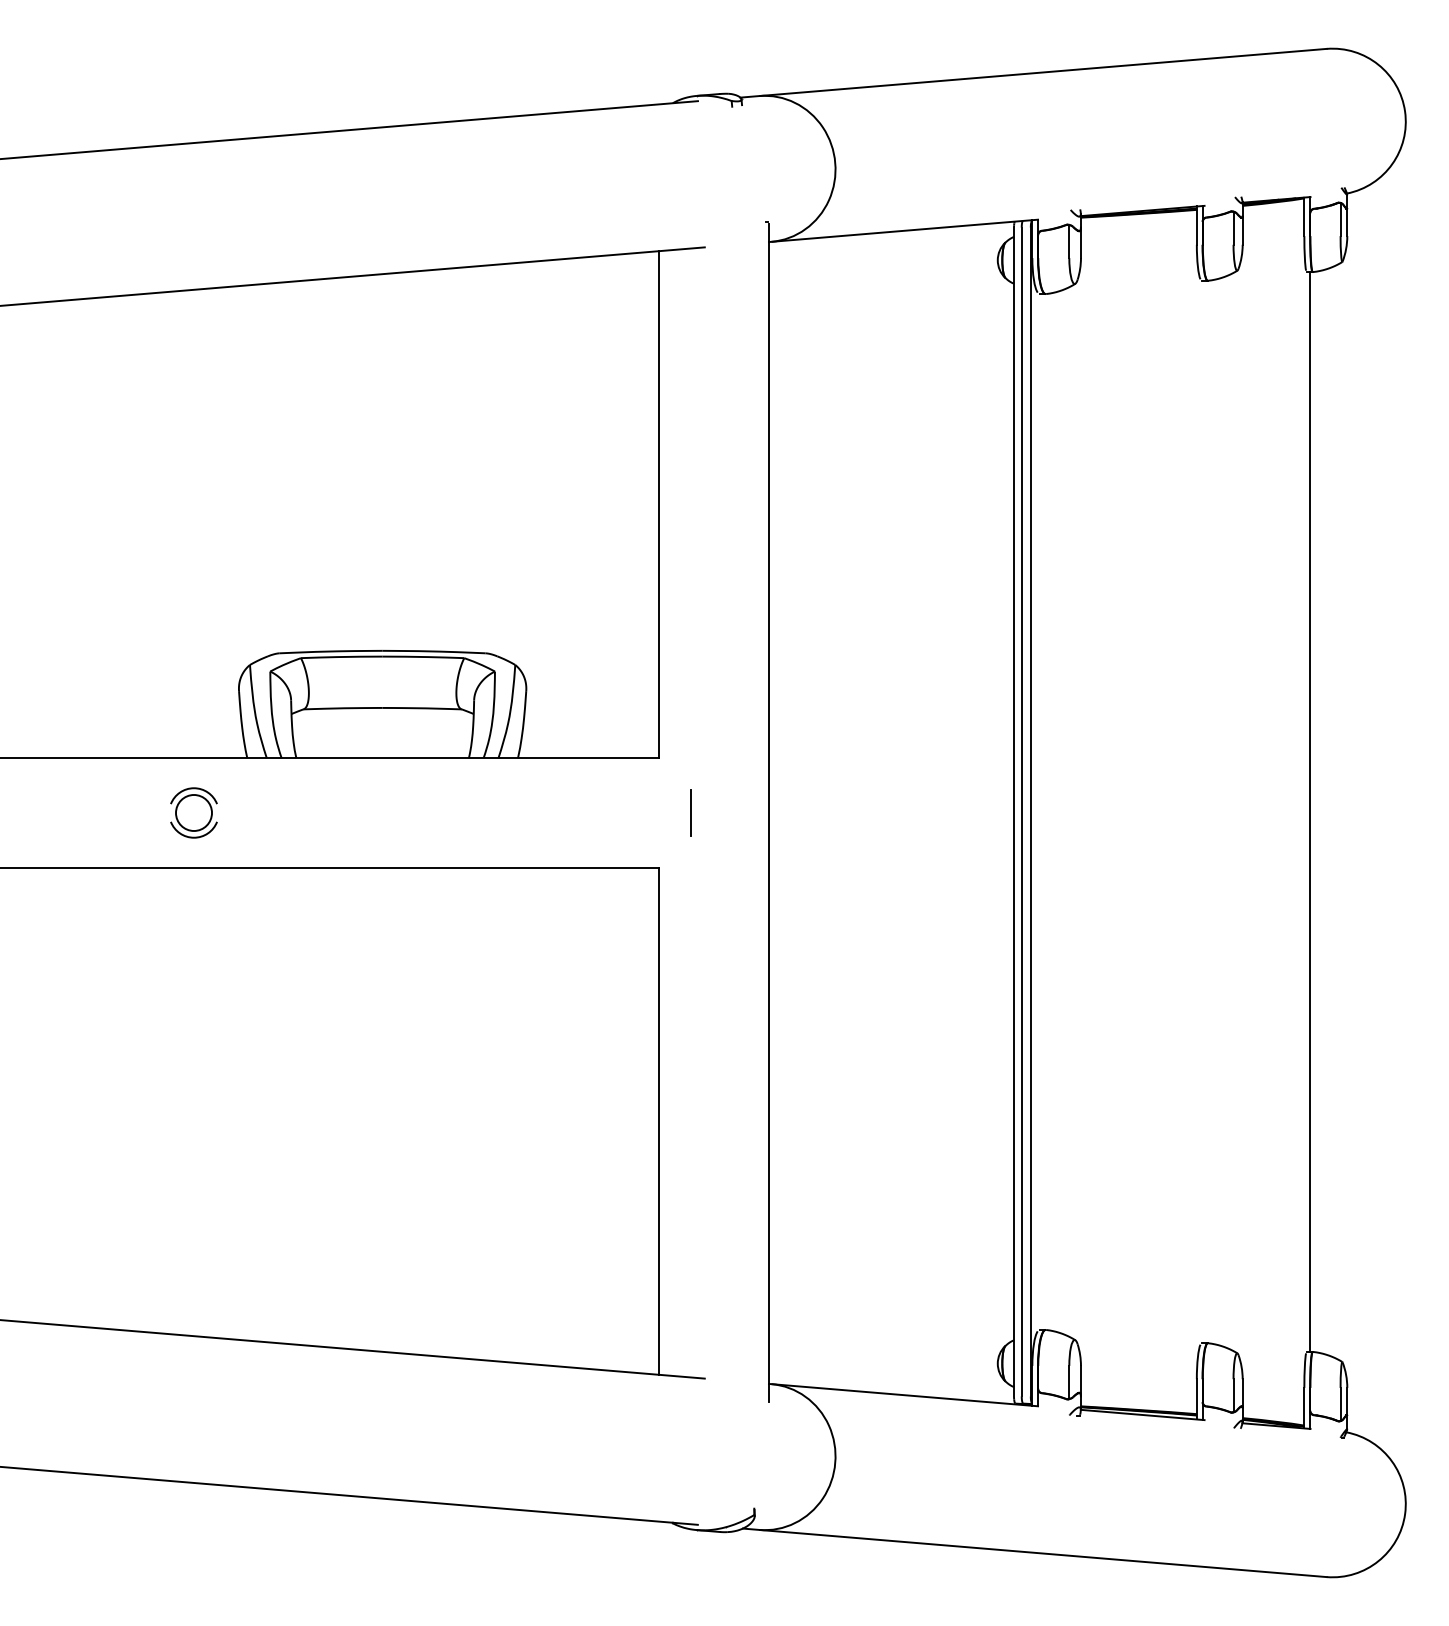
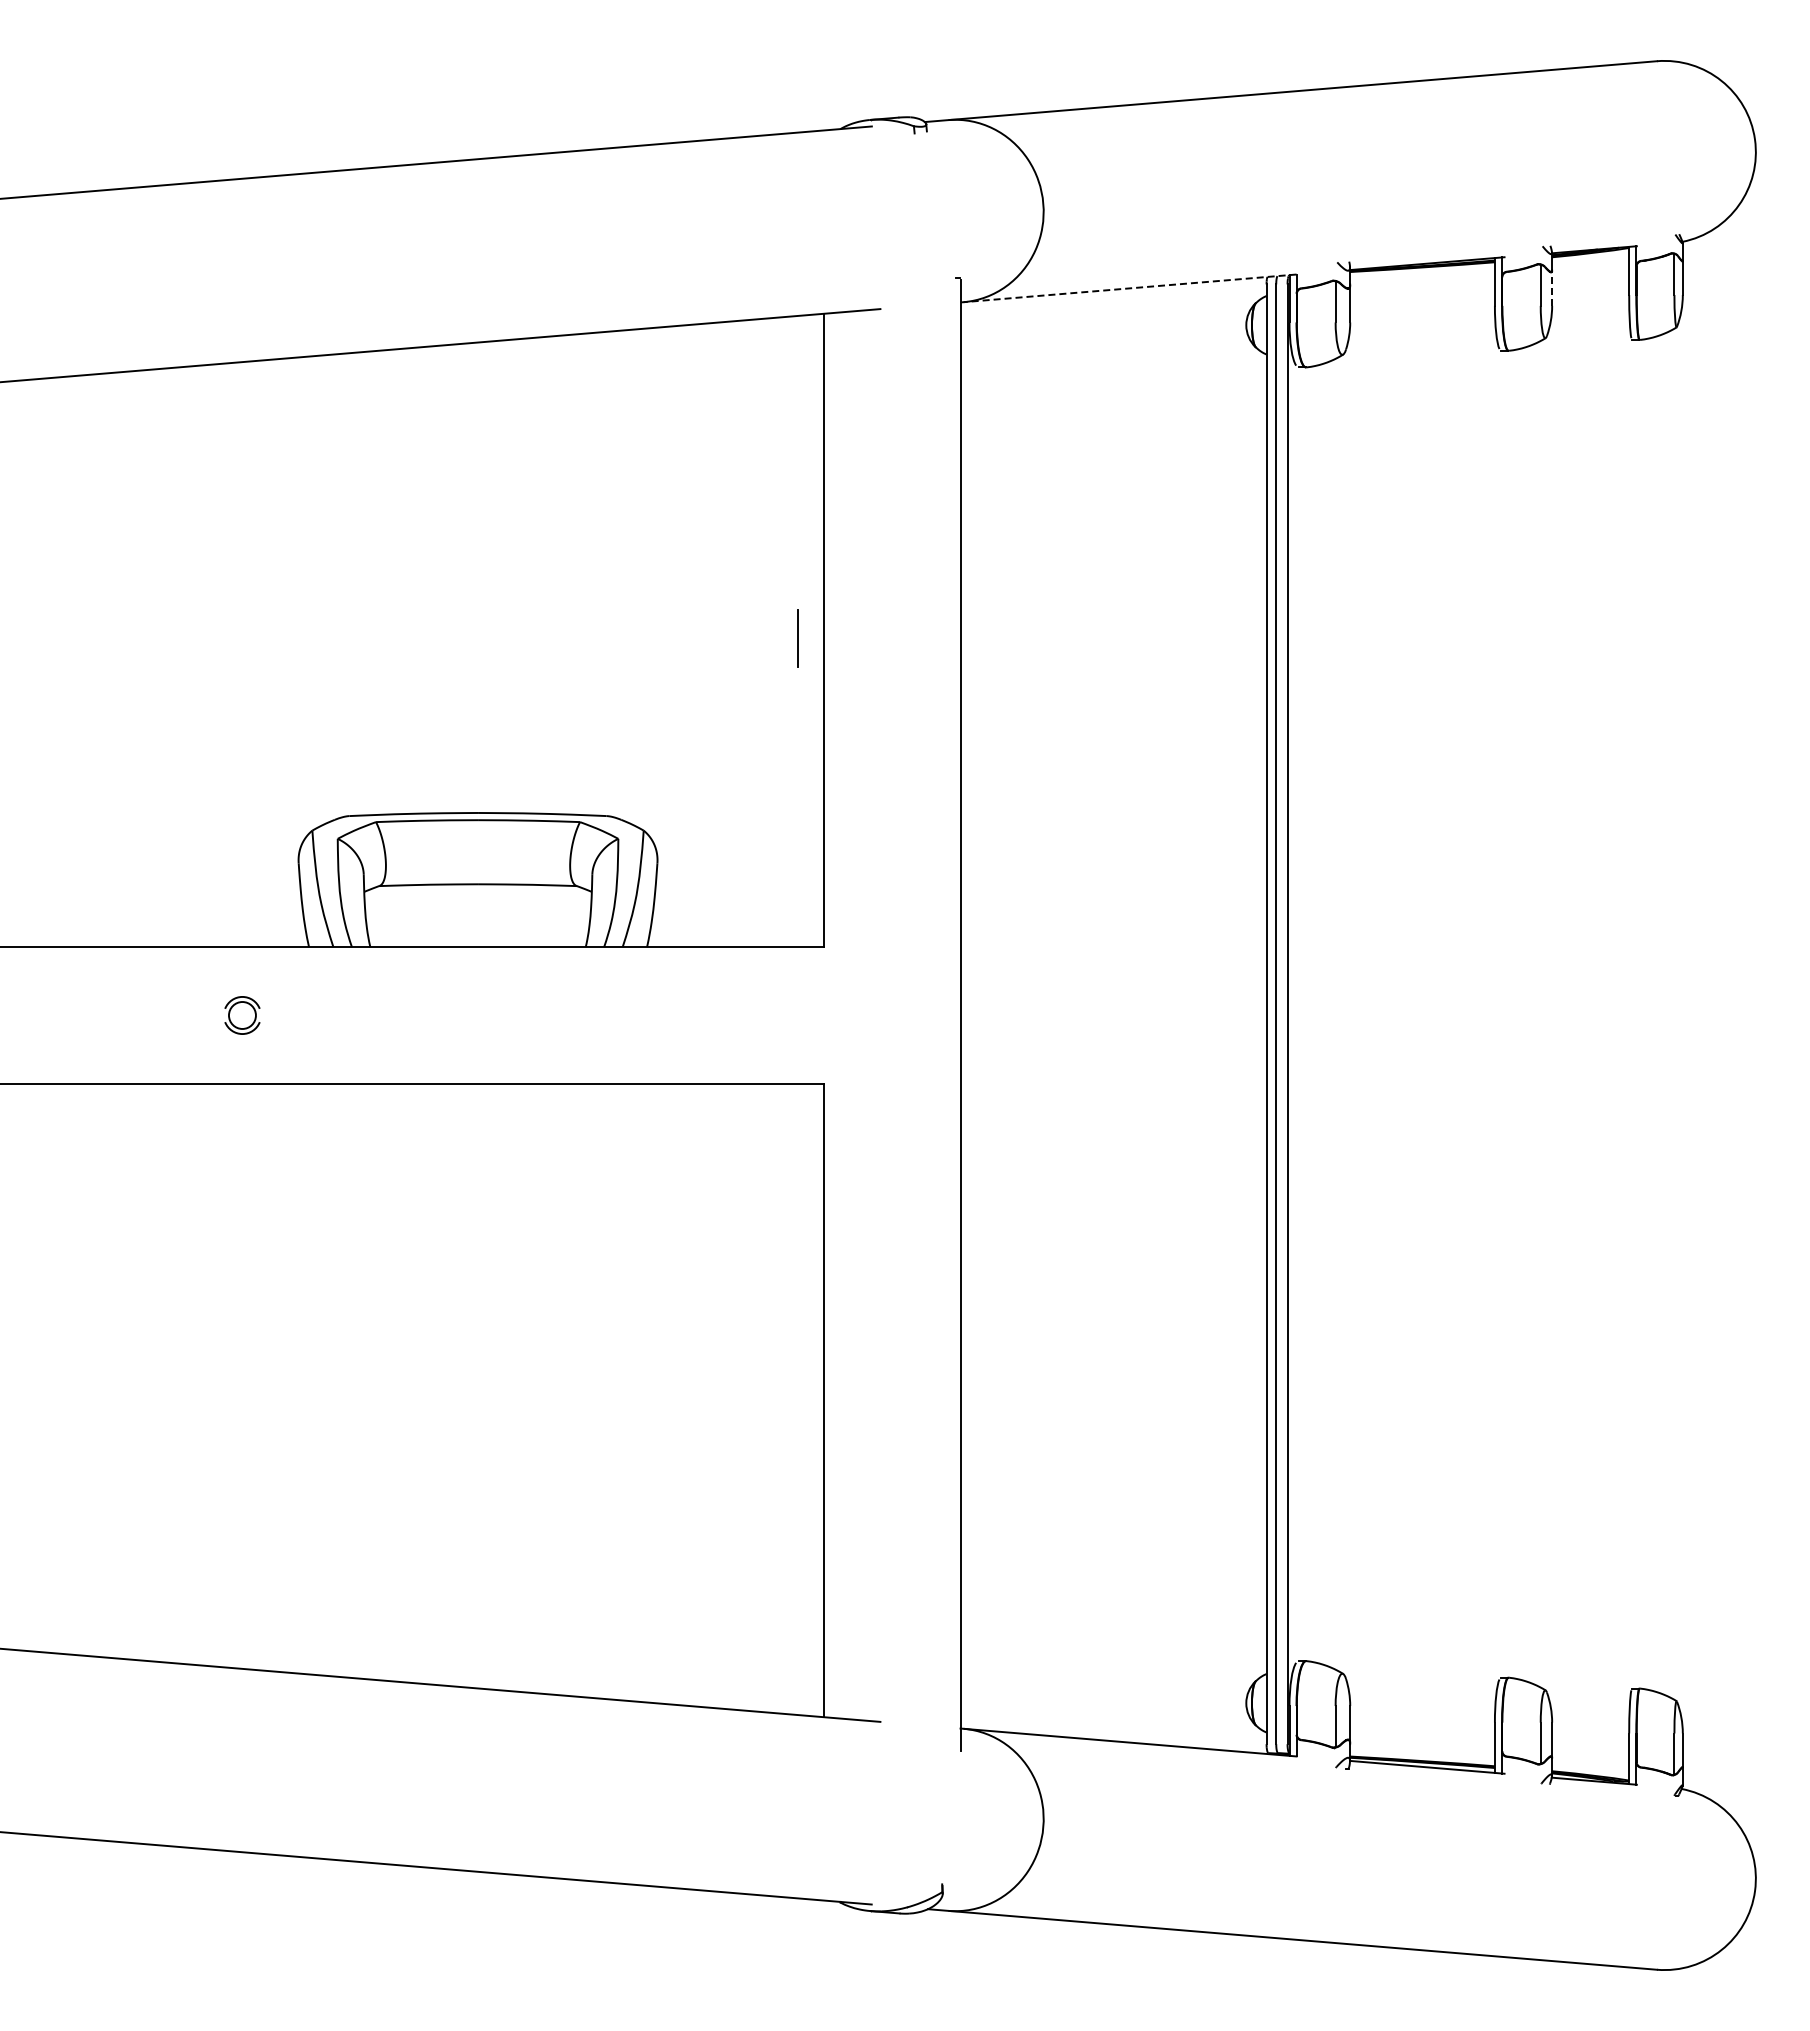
line: (903, 230) -> (1128, 288), solid -> dashed
line: (1242, 230) -> (1552, 287), solid -> dashed
line: (1309, 811) -> (1635, 1013), removed
part: (194, 813) -> (242, 1015), size x0.6
line: (690, 813) -> (797, 638), moved

